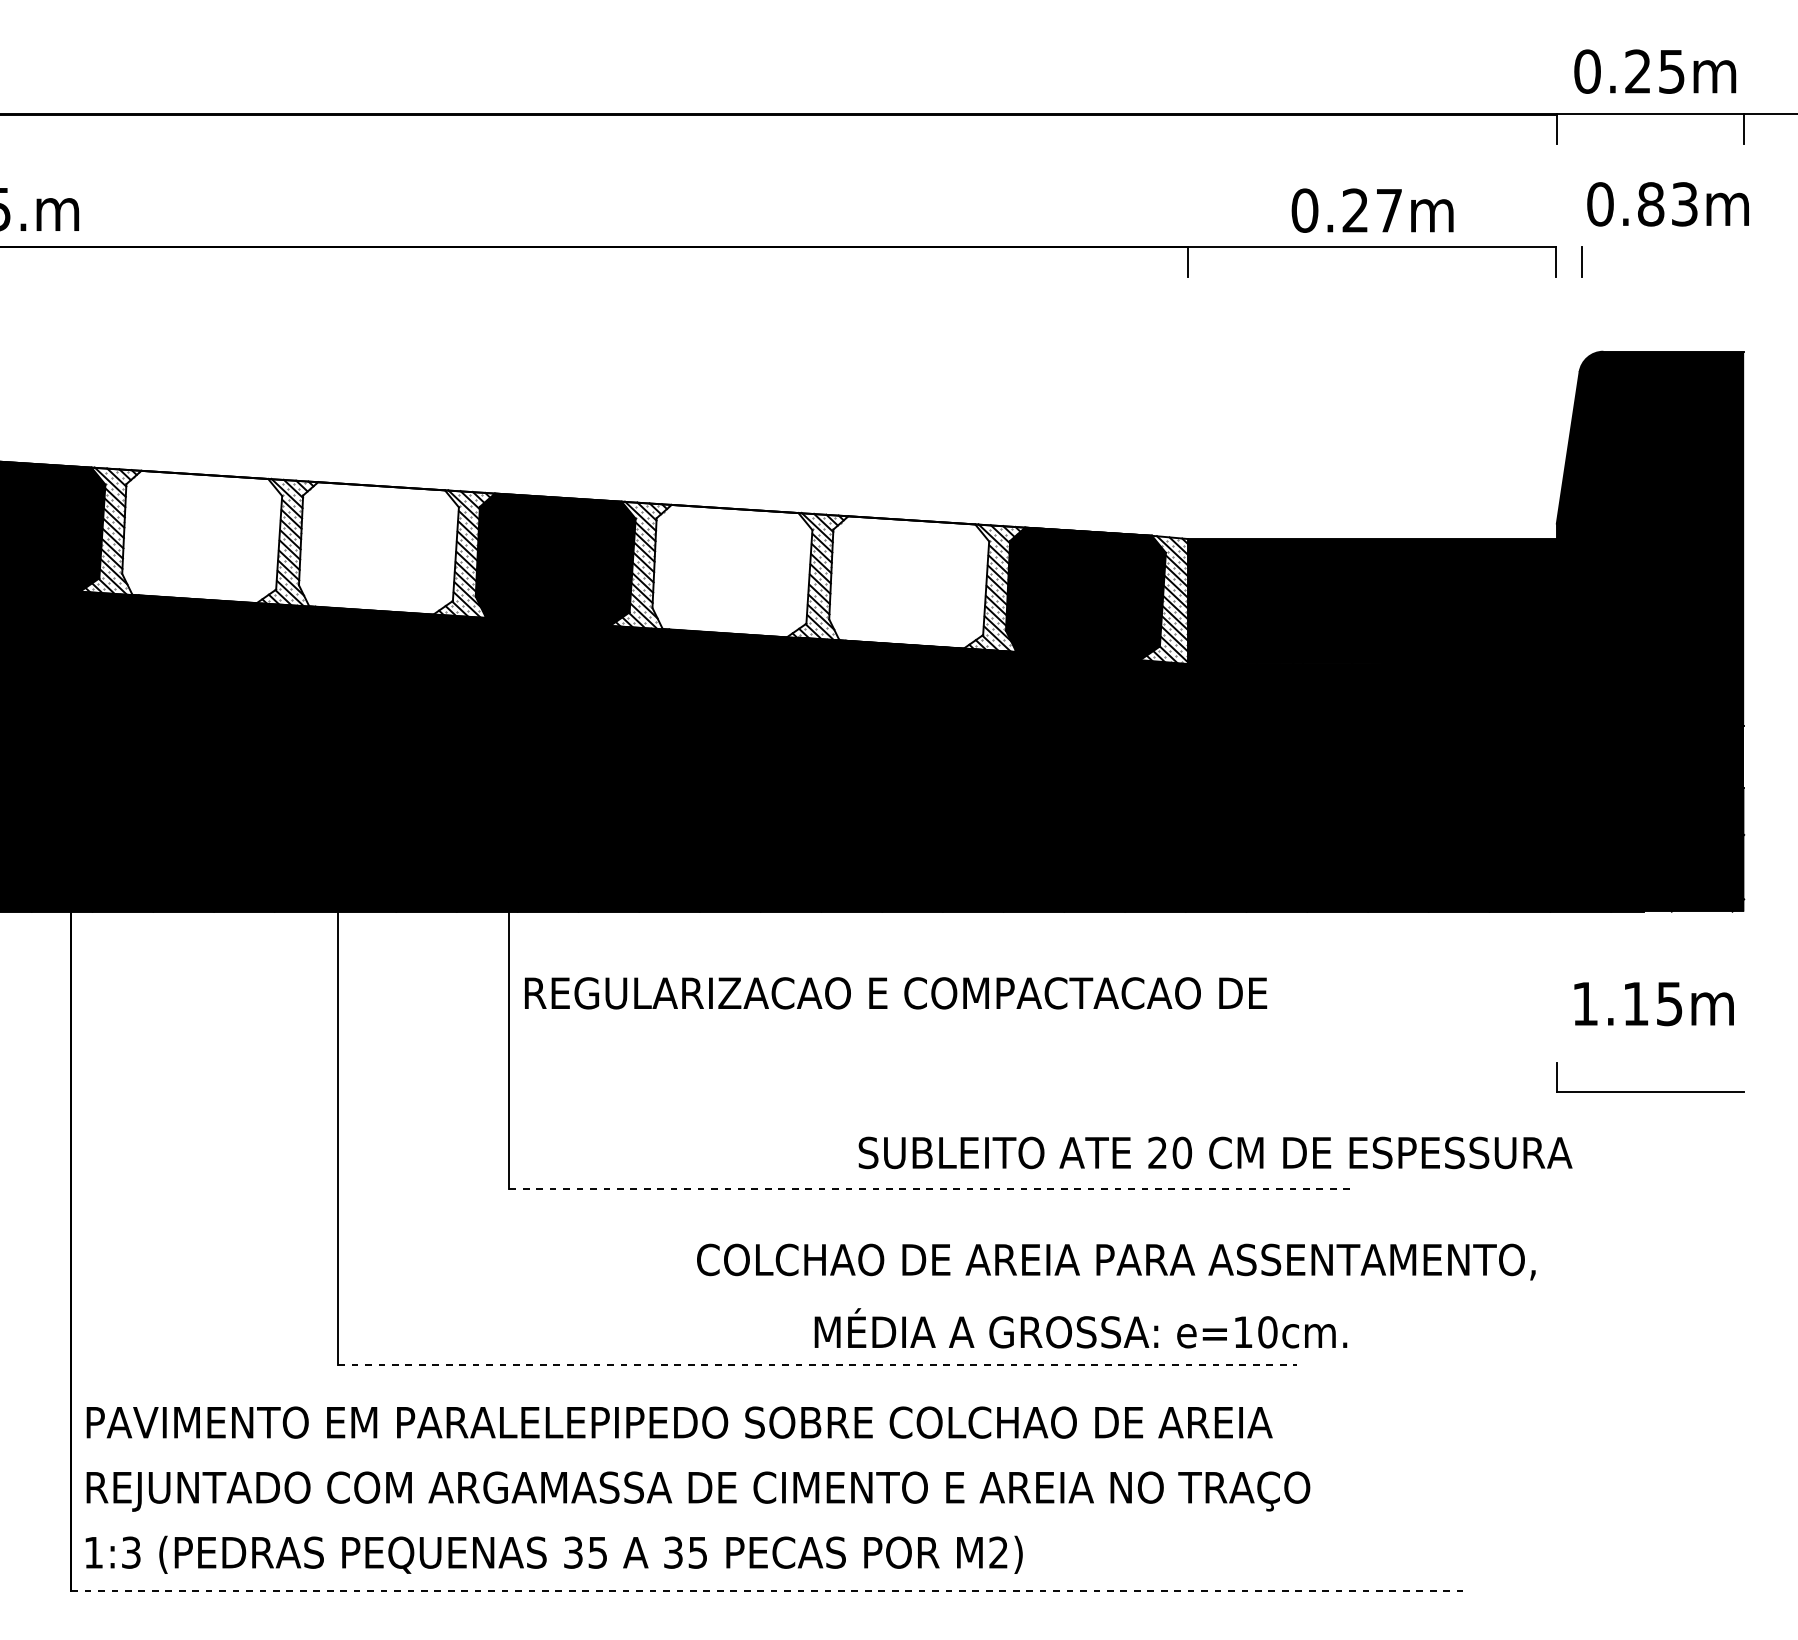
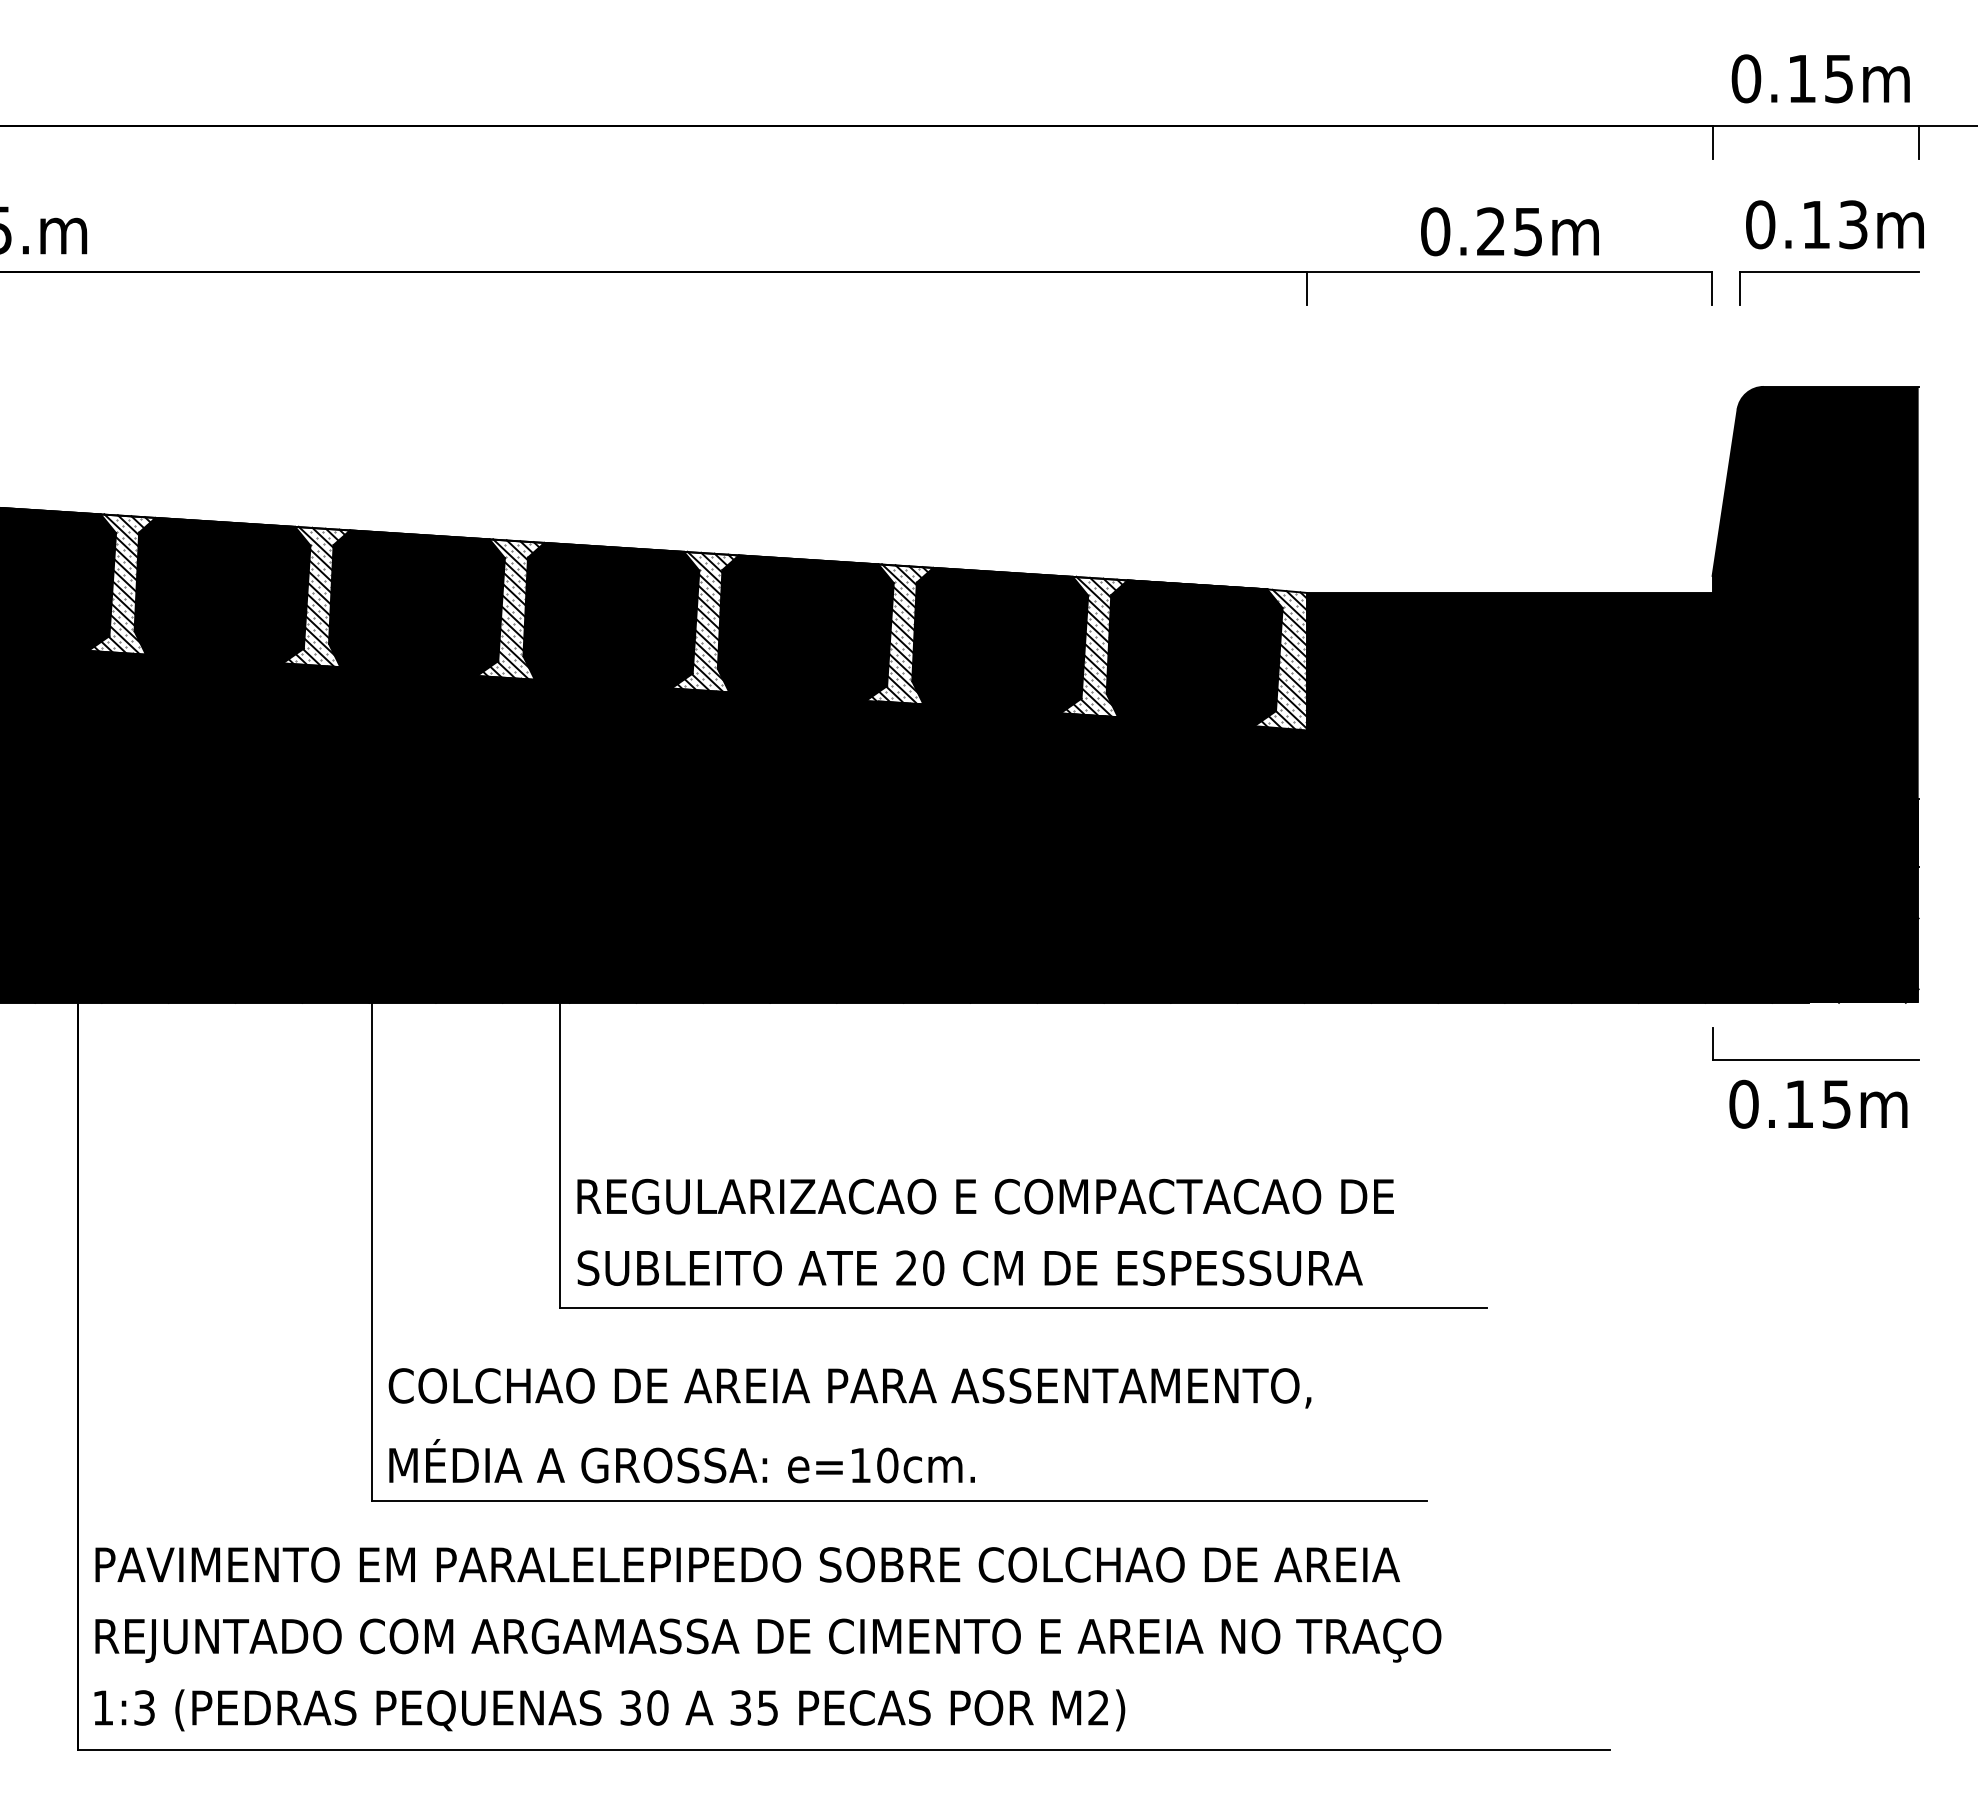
text: (1637, 71) -> (1801, 78), 0.25m -> 0.15m
text: (1650, 204) -> (1815, 224), 0.83m -> 0.13m
text: (1389, 211) -> (1528, 232), 0.27m -> 0.25m
line: (1663, 247) -> (1829, 272), added
fill: (202, 536) -> (222, 590), added
fill: (378, 548) -> (416, 603), added
fill: (732, 571) -> (805, 628), added
fill: (909, 582) -> (1000, 640), added
text: (895, 993) -> (985, 1196), moved
text: (1584, 1003) -> (1743, 1103), 1.15m -> 0.15m
part: (1650, 1091) -> (1815, 1059), moved
text: (1214, 1152) -> (969, 1267), moved
line: (931, 1189) -> (1024, 1308), dashed -> solid
text: (1115, 1262) -> (849, 1388), moved
text: (1080, 1328) -> (681, 1461), moved
line: (817, 1365) -> (899, 1501), dashed -> solid
text: (597, 1552) -> (657, 1707), 35 -> 30
line: (767, 1590) -> (844, 1749), dashed -> solid

